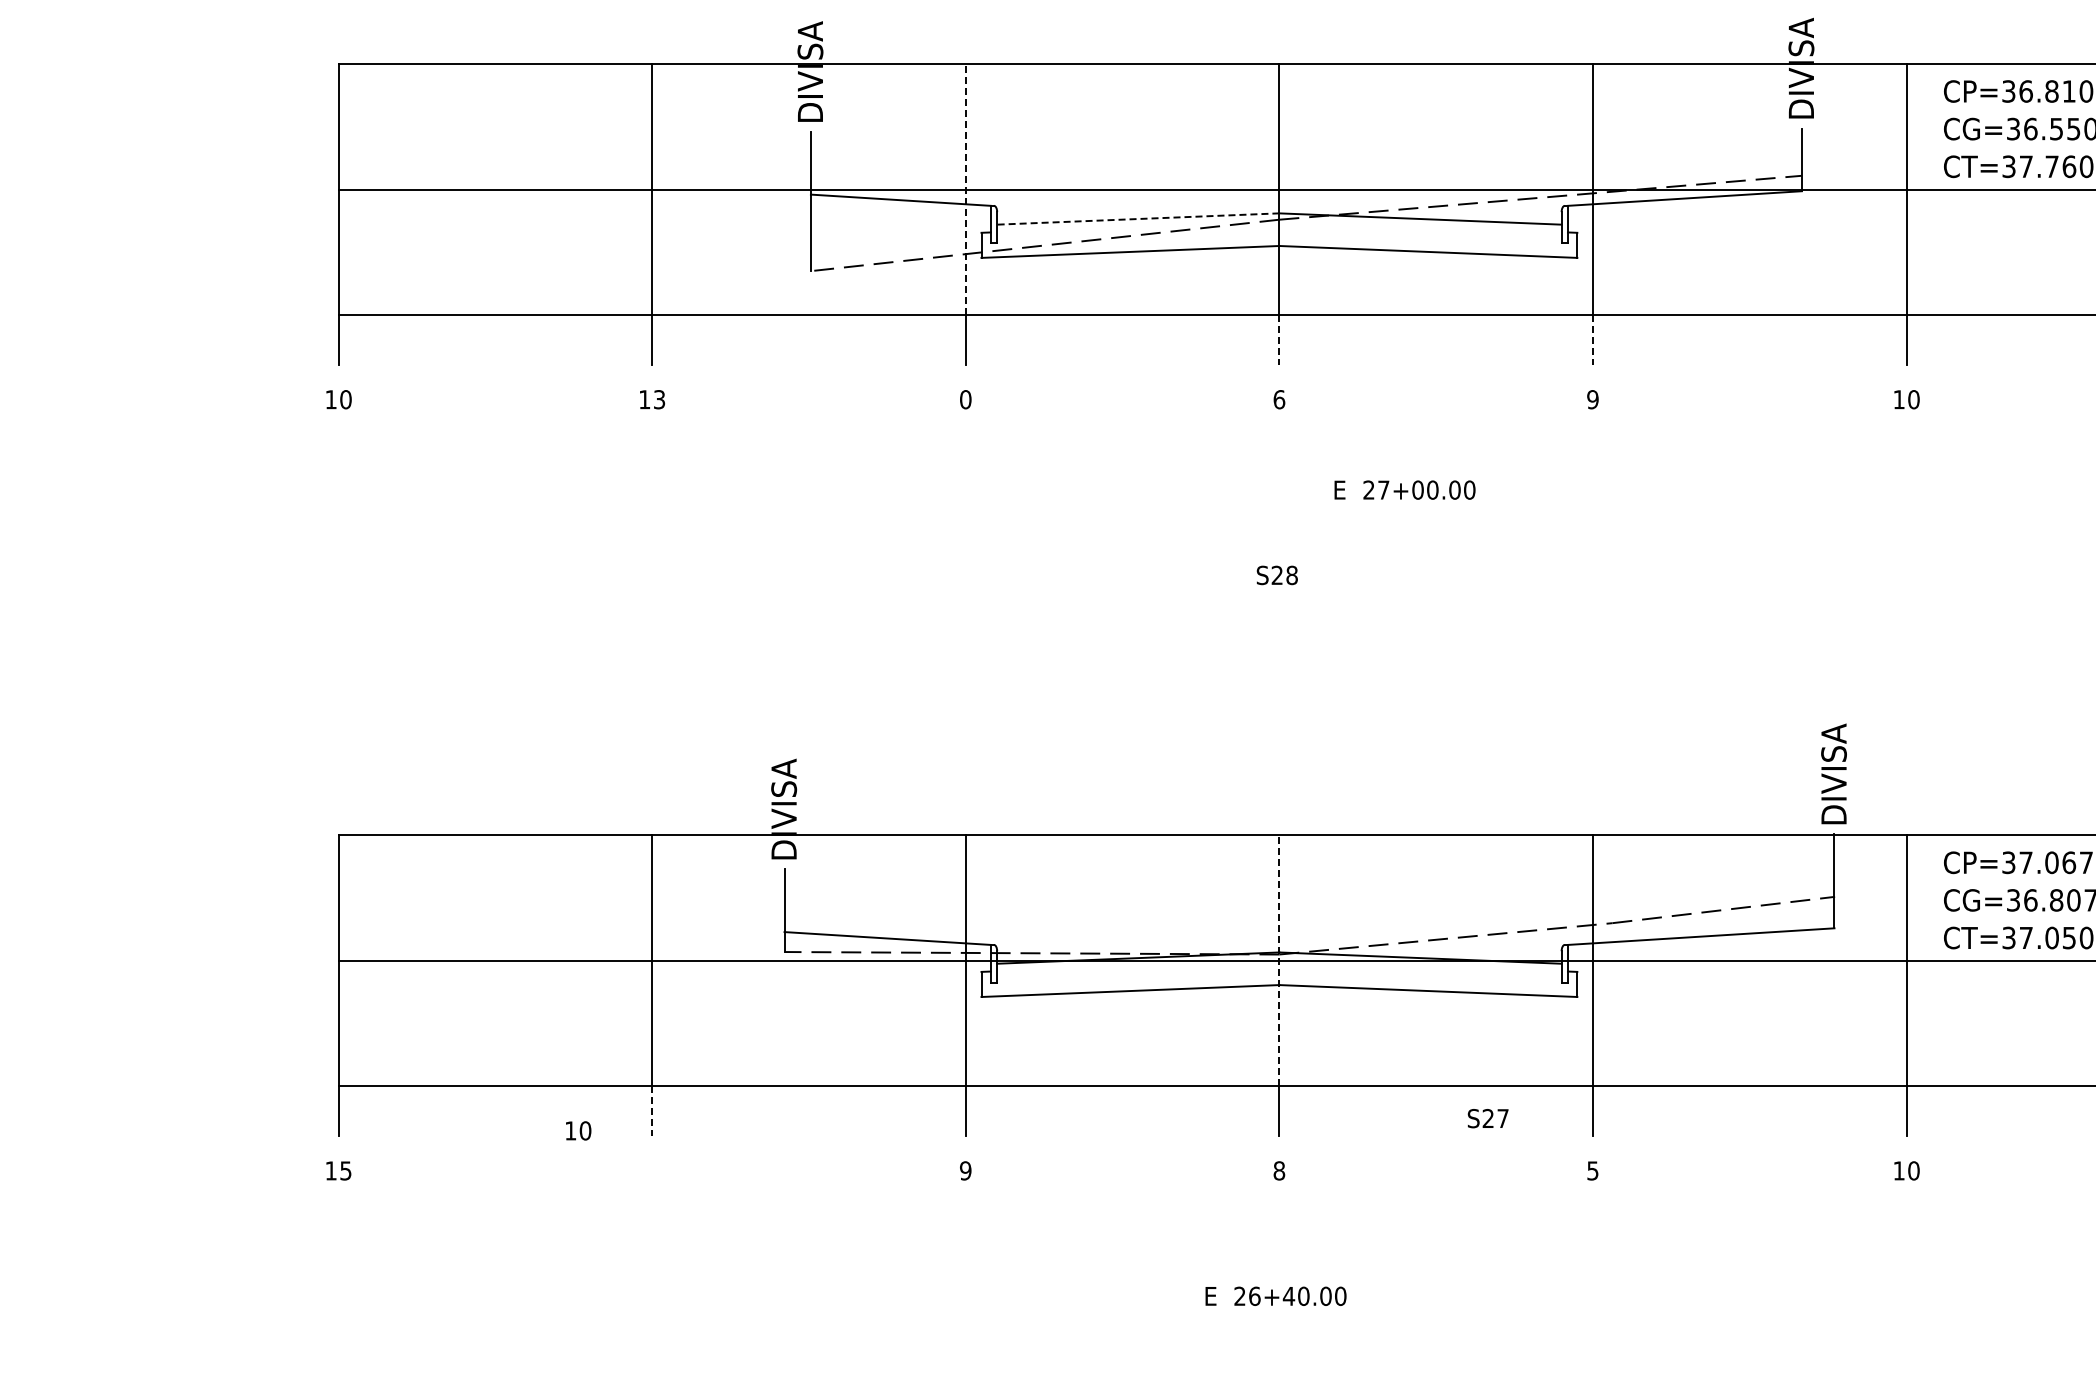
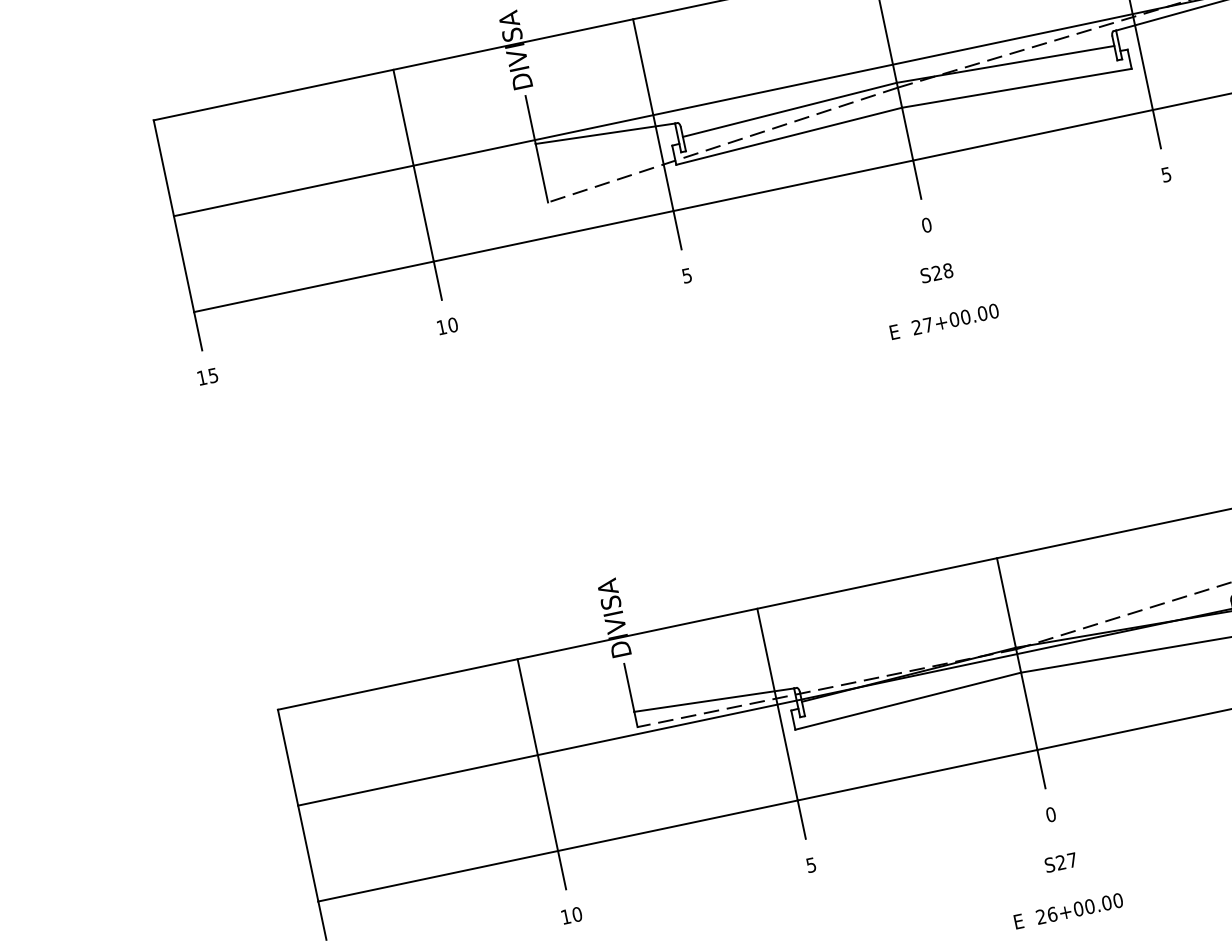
line: (965, 189) -> (653, 115), dashed -> solid
line: (1137, 219) -> (789, 110), dashed -> solid
line: (1279, 340) -> (917, 179), dashed -> solid
line: (1593, 340) -> (1157, 129), dashed -> solid
text: (345, 399) -> (213, 375), 10 -> 15
text: (659, 399) -> (453, 324), 13 -> 10
text: (965, 399) -> (686, 275), 0 -> 5
text: (1279, 399) -> (926, 225), 6 -> 0
text: (1592, 399) -> (1166, 174), 9 -> 5
text: (1404, 489) -> (943, 321), moved
text: (1276, 575) -> (936, 273), moved
line: (1279, 960) -> (1017, 653), dashed -> solid
line: (652, 1111) -> (562, 870), dashed -> solid
text: (1487, 1118) -> (1060, 862), moved
text: (578, 1130) -> (571, 915), moved
text: (965, 1170) -> (811, 864), 9 -> 5
text: (1279, 1170) -> (1051, 814), 8 -> 0
text: (1288, 1295) -> (1078, 908), 26+40.00 -> 26+00.00

